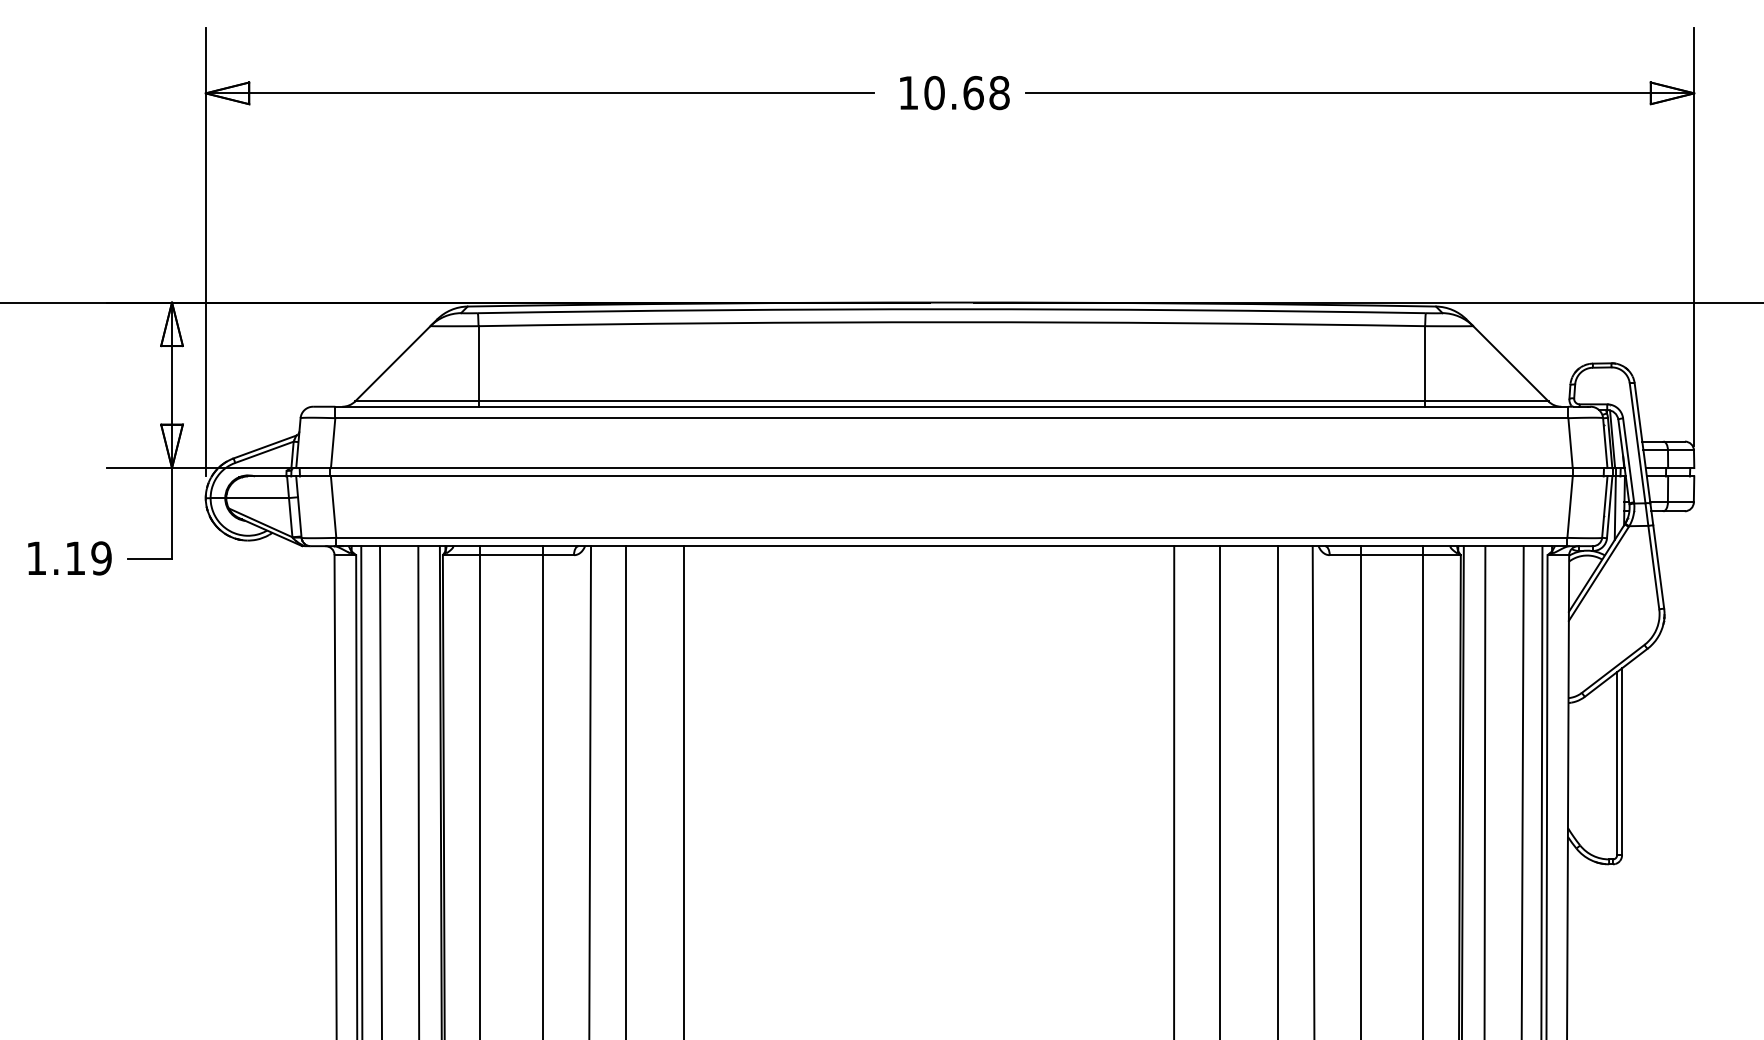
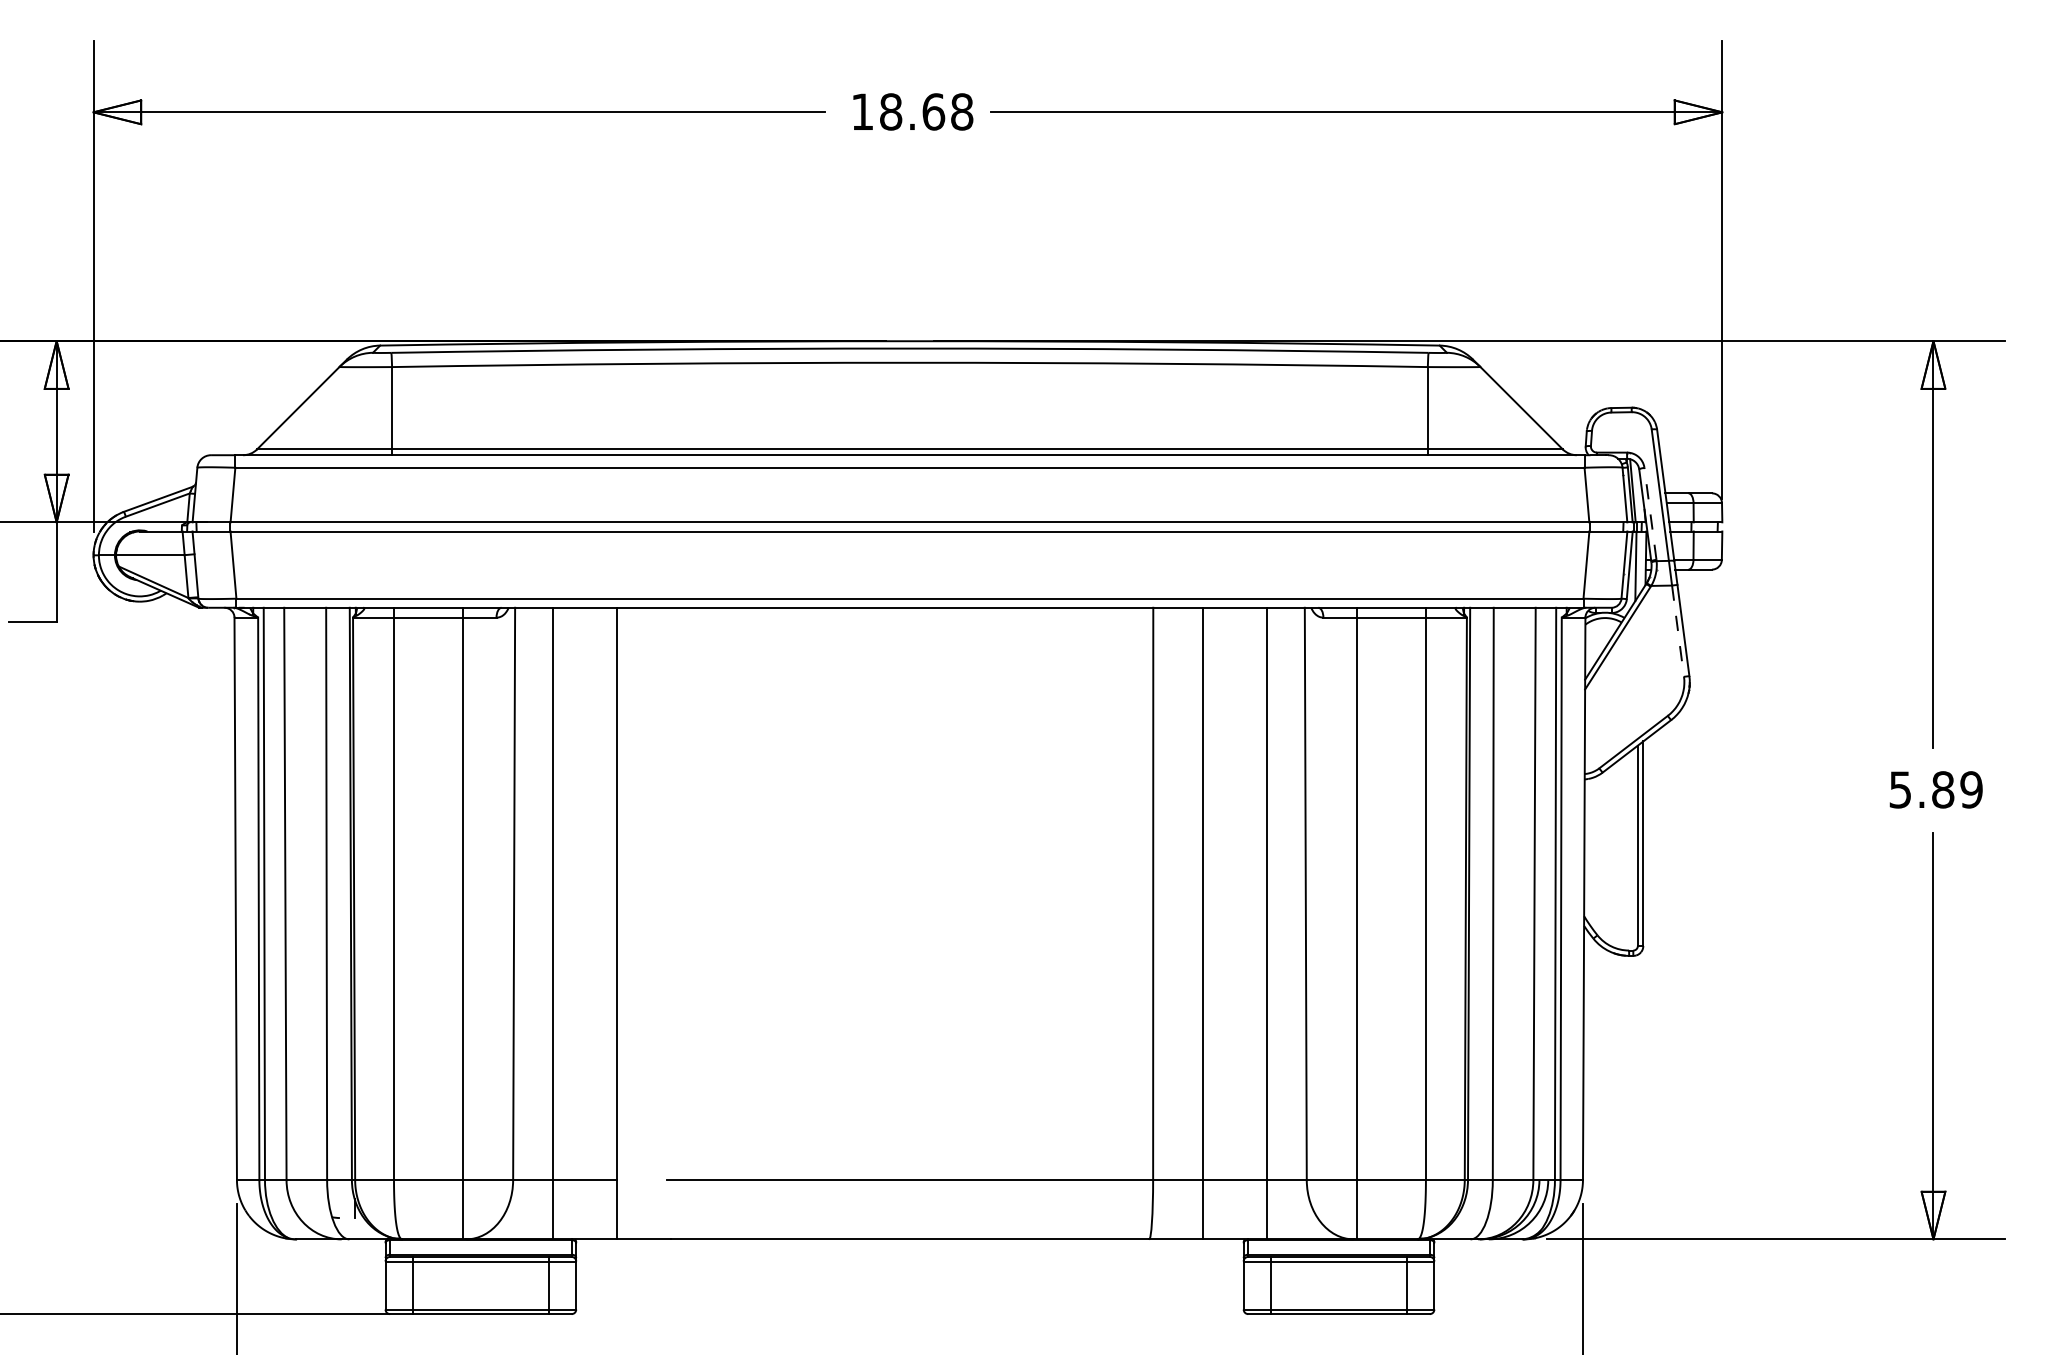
text: (934, 92) -> (891, 111), 10.68 -> 18.68
line: (1628, 460) -> (1650, 513), solid -> dashed
line: (1654, 567) -> (1678, 631), solid -> dashed

